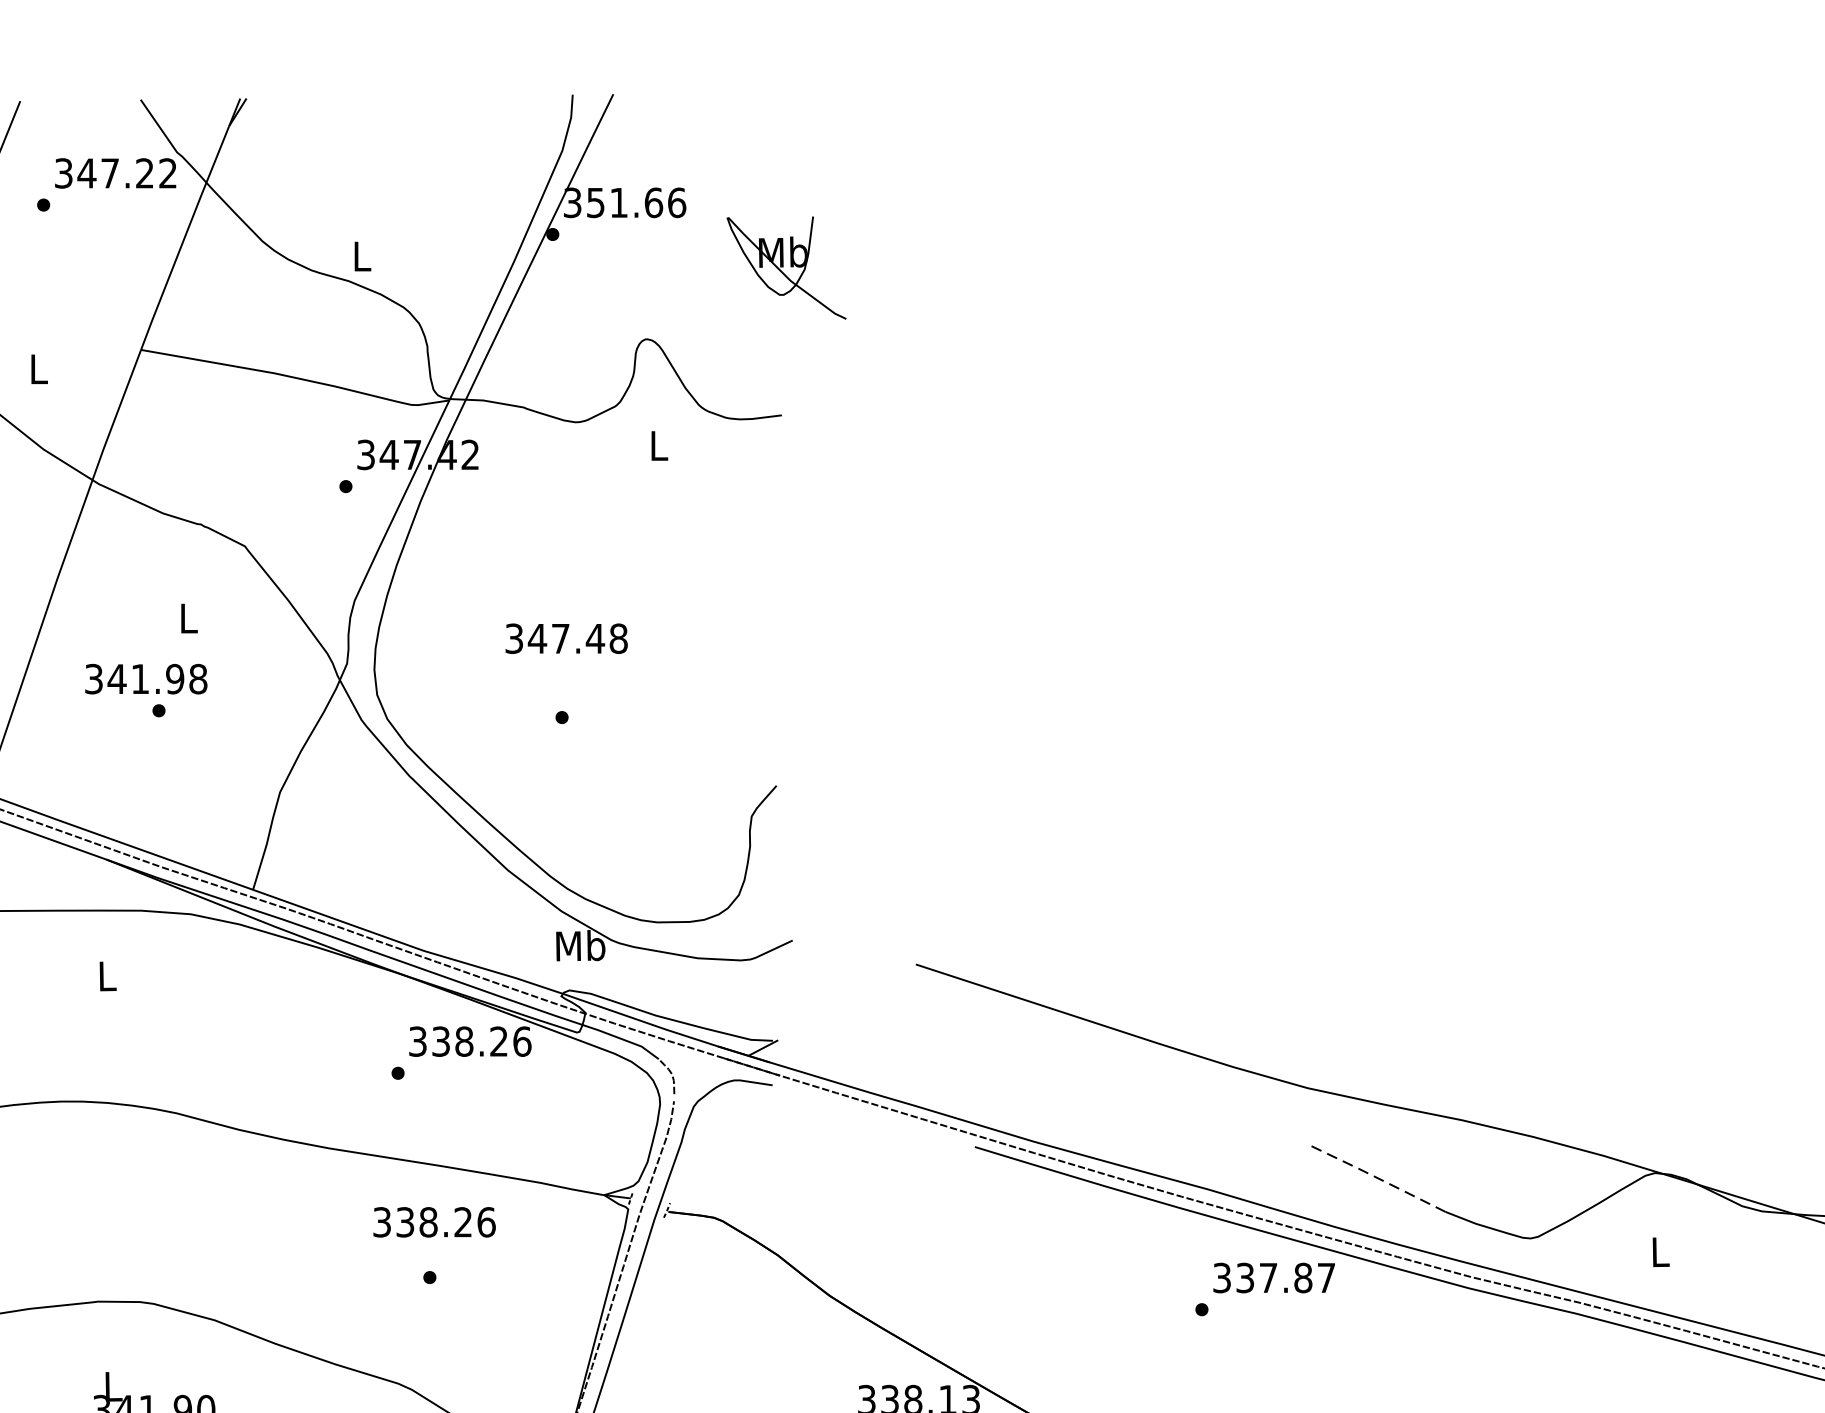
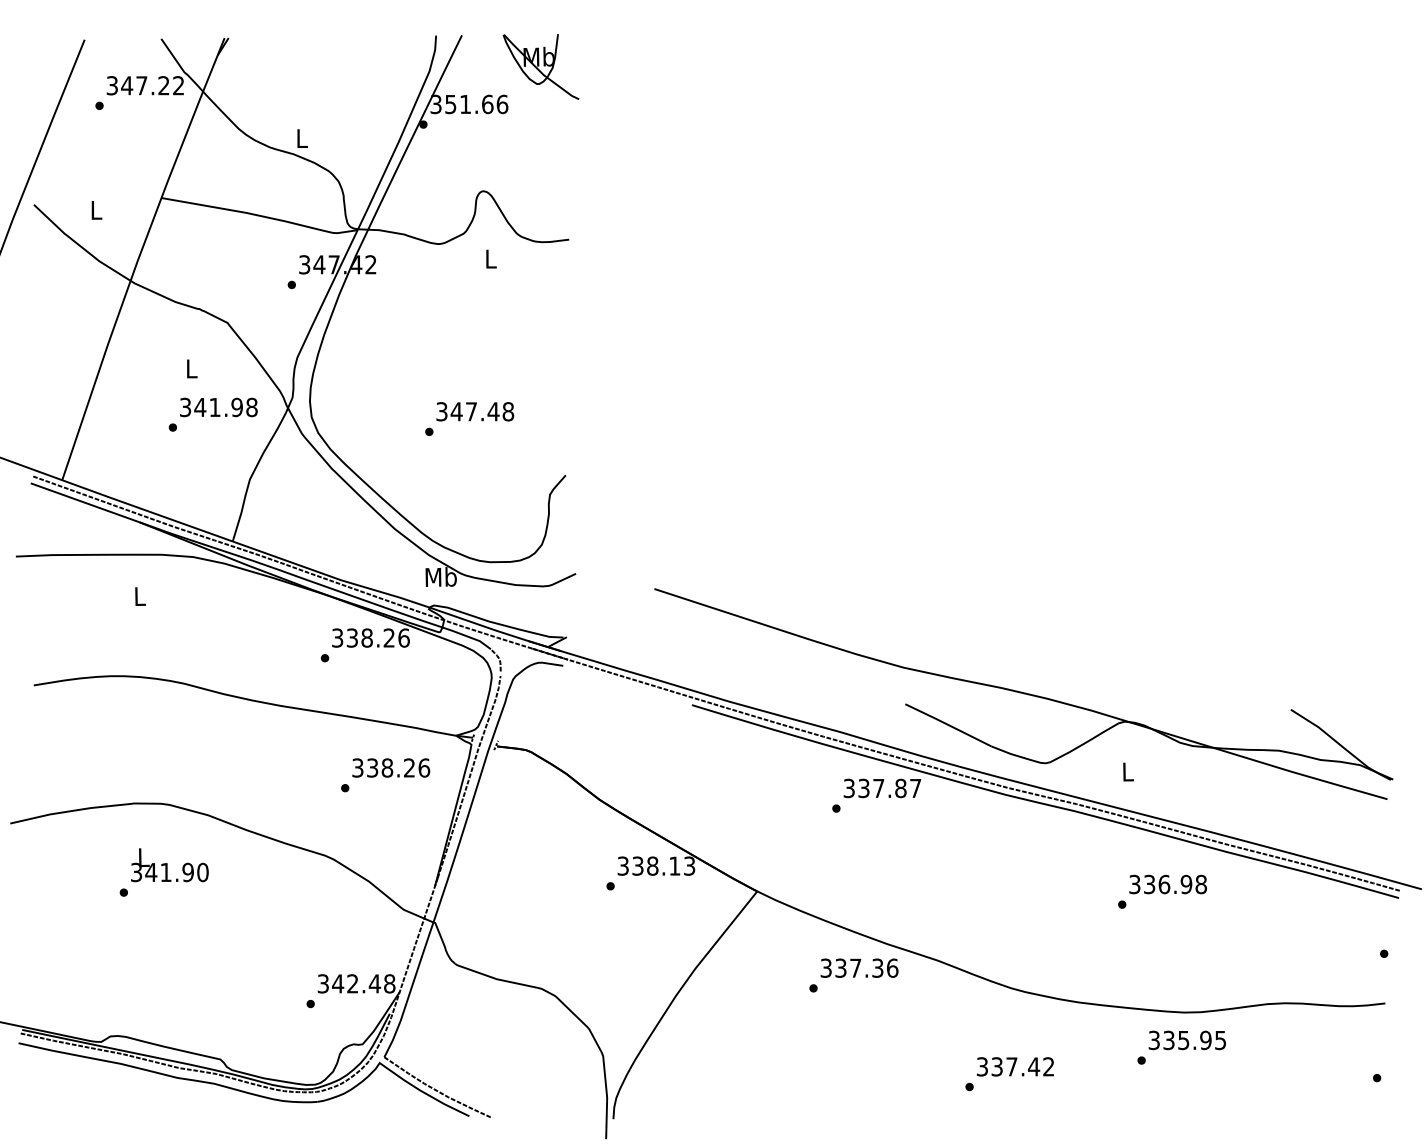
part: (785, 267) -> (540, 66), moved
text: (567, 638) -> (475, 411), moved
text: (145, 679) -> (218, 407), moved
line: (1376, 1177) -> (947, 724), dashed -> solid
text: (434, 1221) -> (391, 767), moved

